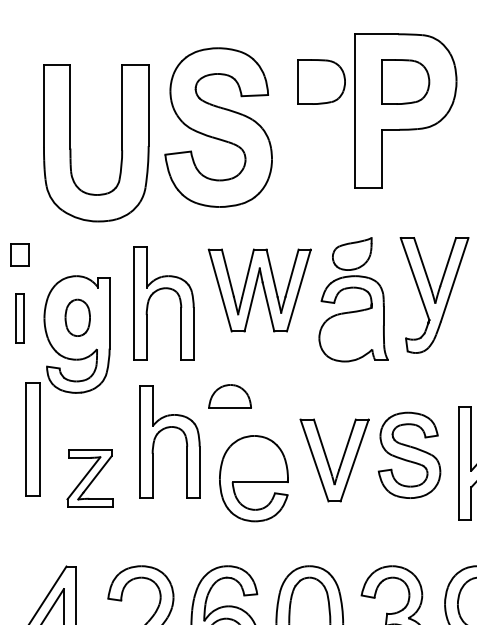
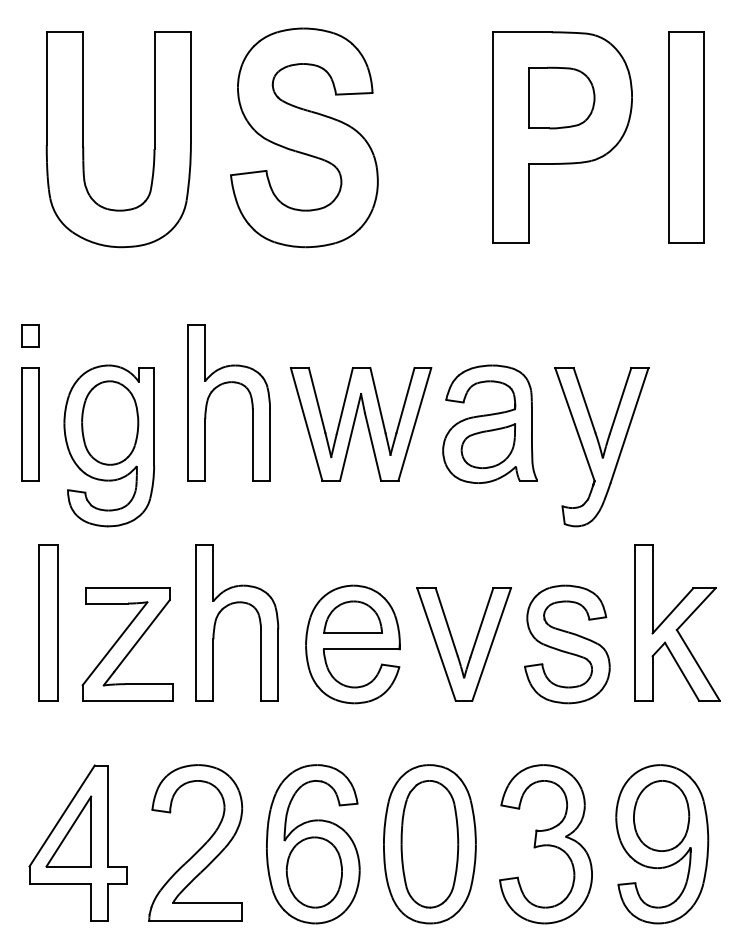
part: (321, 81) -> (445, 97), removed
part: (218, 127) -> (304, 137), moved
part: (71, 149) -> (84, 147), moved
part: (352, 253) -> (488, 445), moved
part: (19, 254) -> (30, 335), size x0.71
part: (259, 290) -> (360, 424), moved
part: (434, 295) -> (601, 447), moved
part: (77, 317) -> (110, 422), size x1.67
part: (19, 318) -> (30, 424), size x1.67
part: (229, 395) -> (352, 616), moved
part: (163, 430) -> (228, 606), moved
part: (32, 439) -> (48, 622), moved
part: (409, 455) -> (567, 644), moved
part: (328, 461) -> (455, 645), moved
part: (90, 478) -> (127, 644), size x1.43

